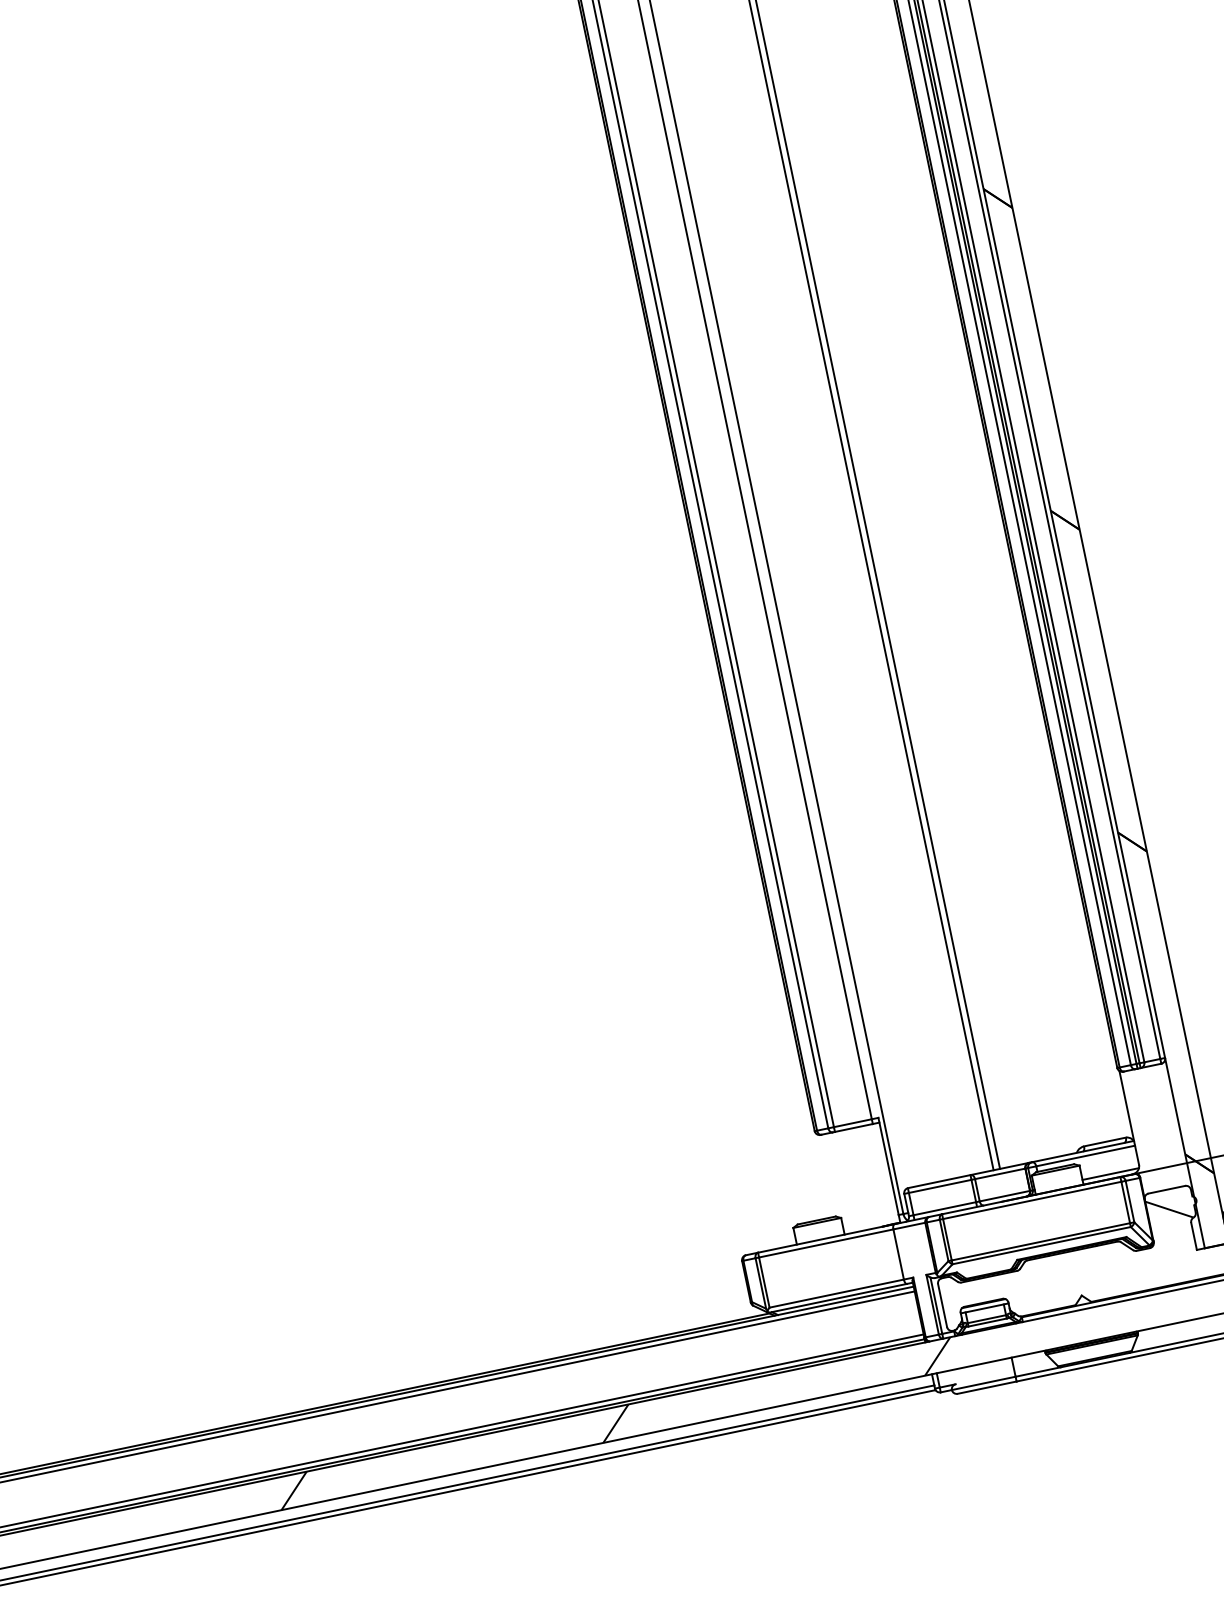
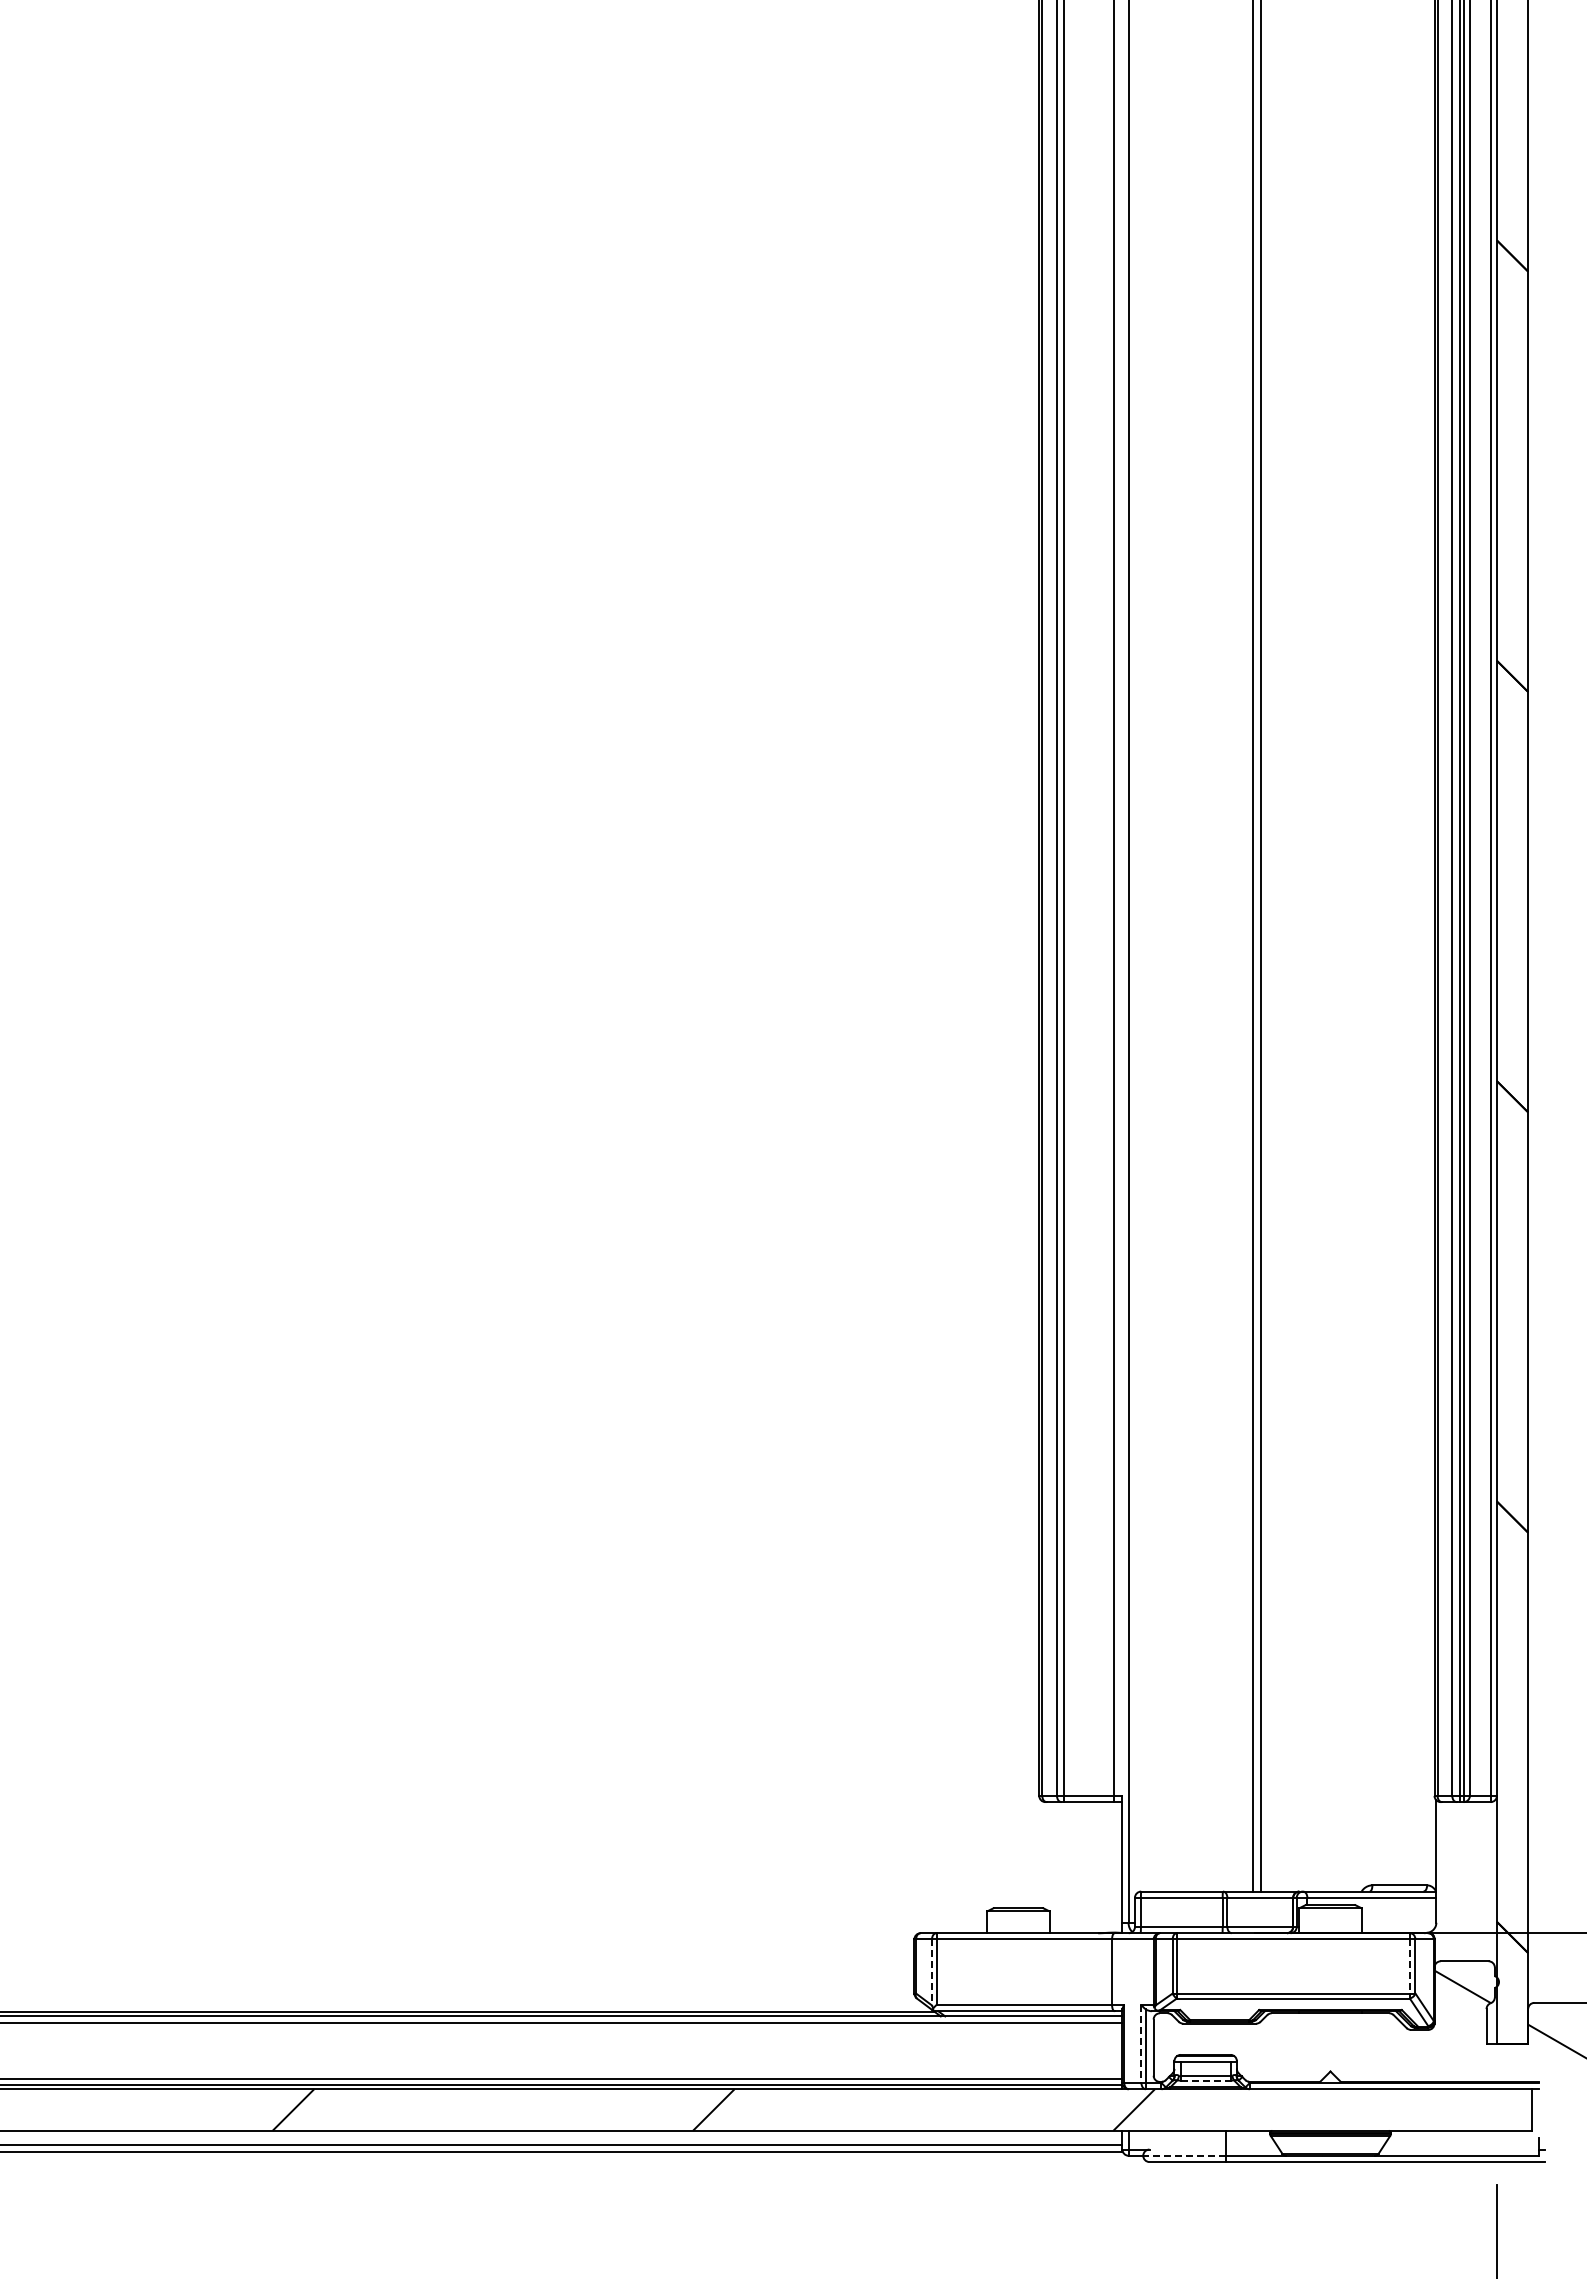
line: (1110, 1173) -> (1398, 1926), removed
line: (1125, 1202) -> (1409, 1966), solid -> dashed
line: (760, 1283) -> (931, 1972), solid -> dashed
line: (932, 1305) -> (1141, 2044), solid -> dashed
line: (987, 1322) -> (1205, 2080), solid -> dashed
line: (983, 1383) -> (1184, 2155), solid -> dashed

